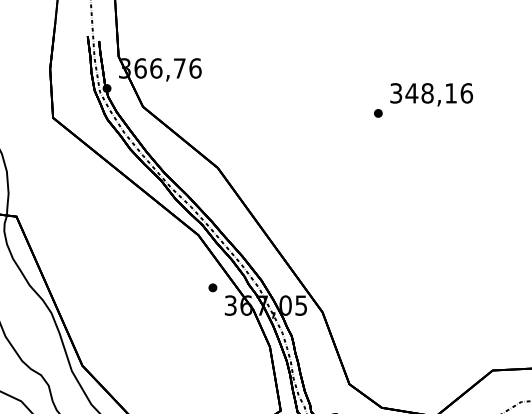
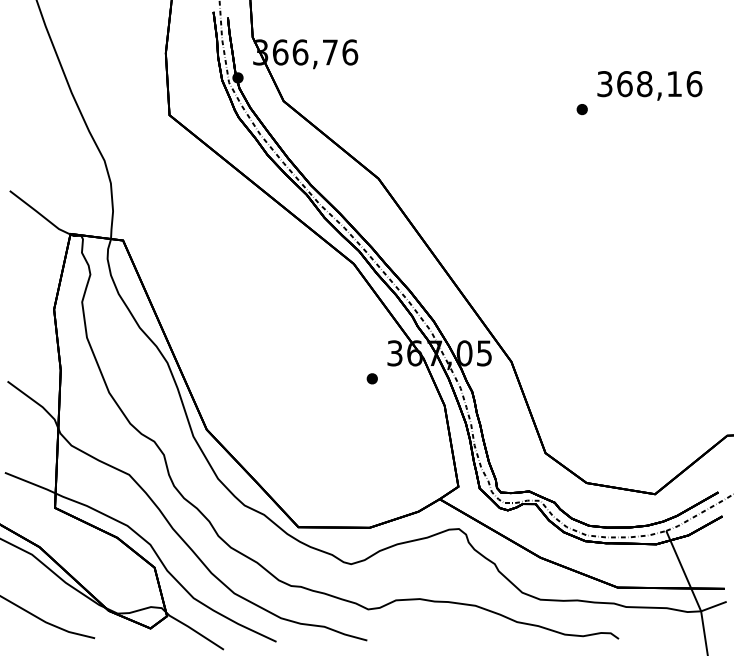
text: (411, 93) -> (624, 84), 348,16 -> 368,16
part: (212, 287) -> (371, 378), moved

